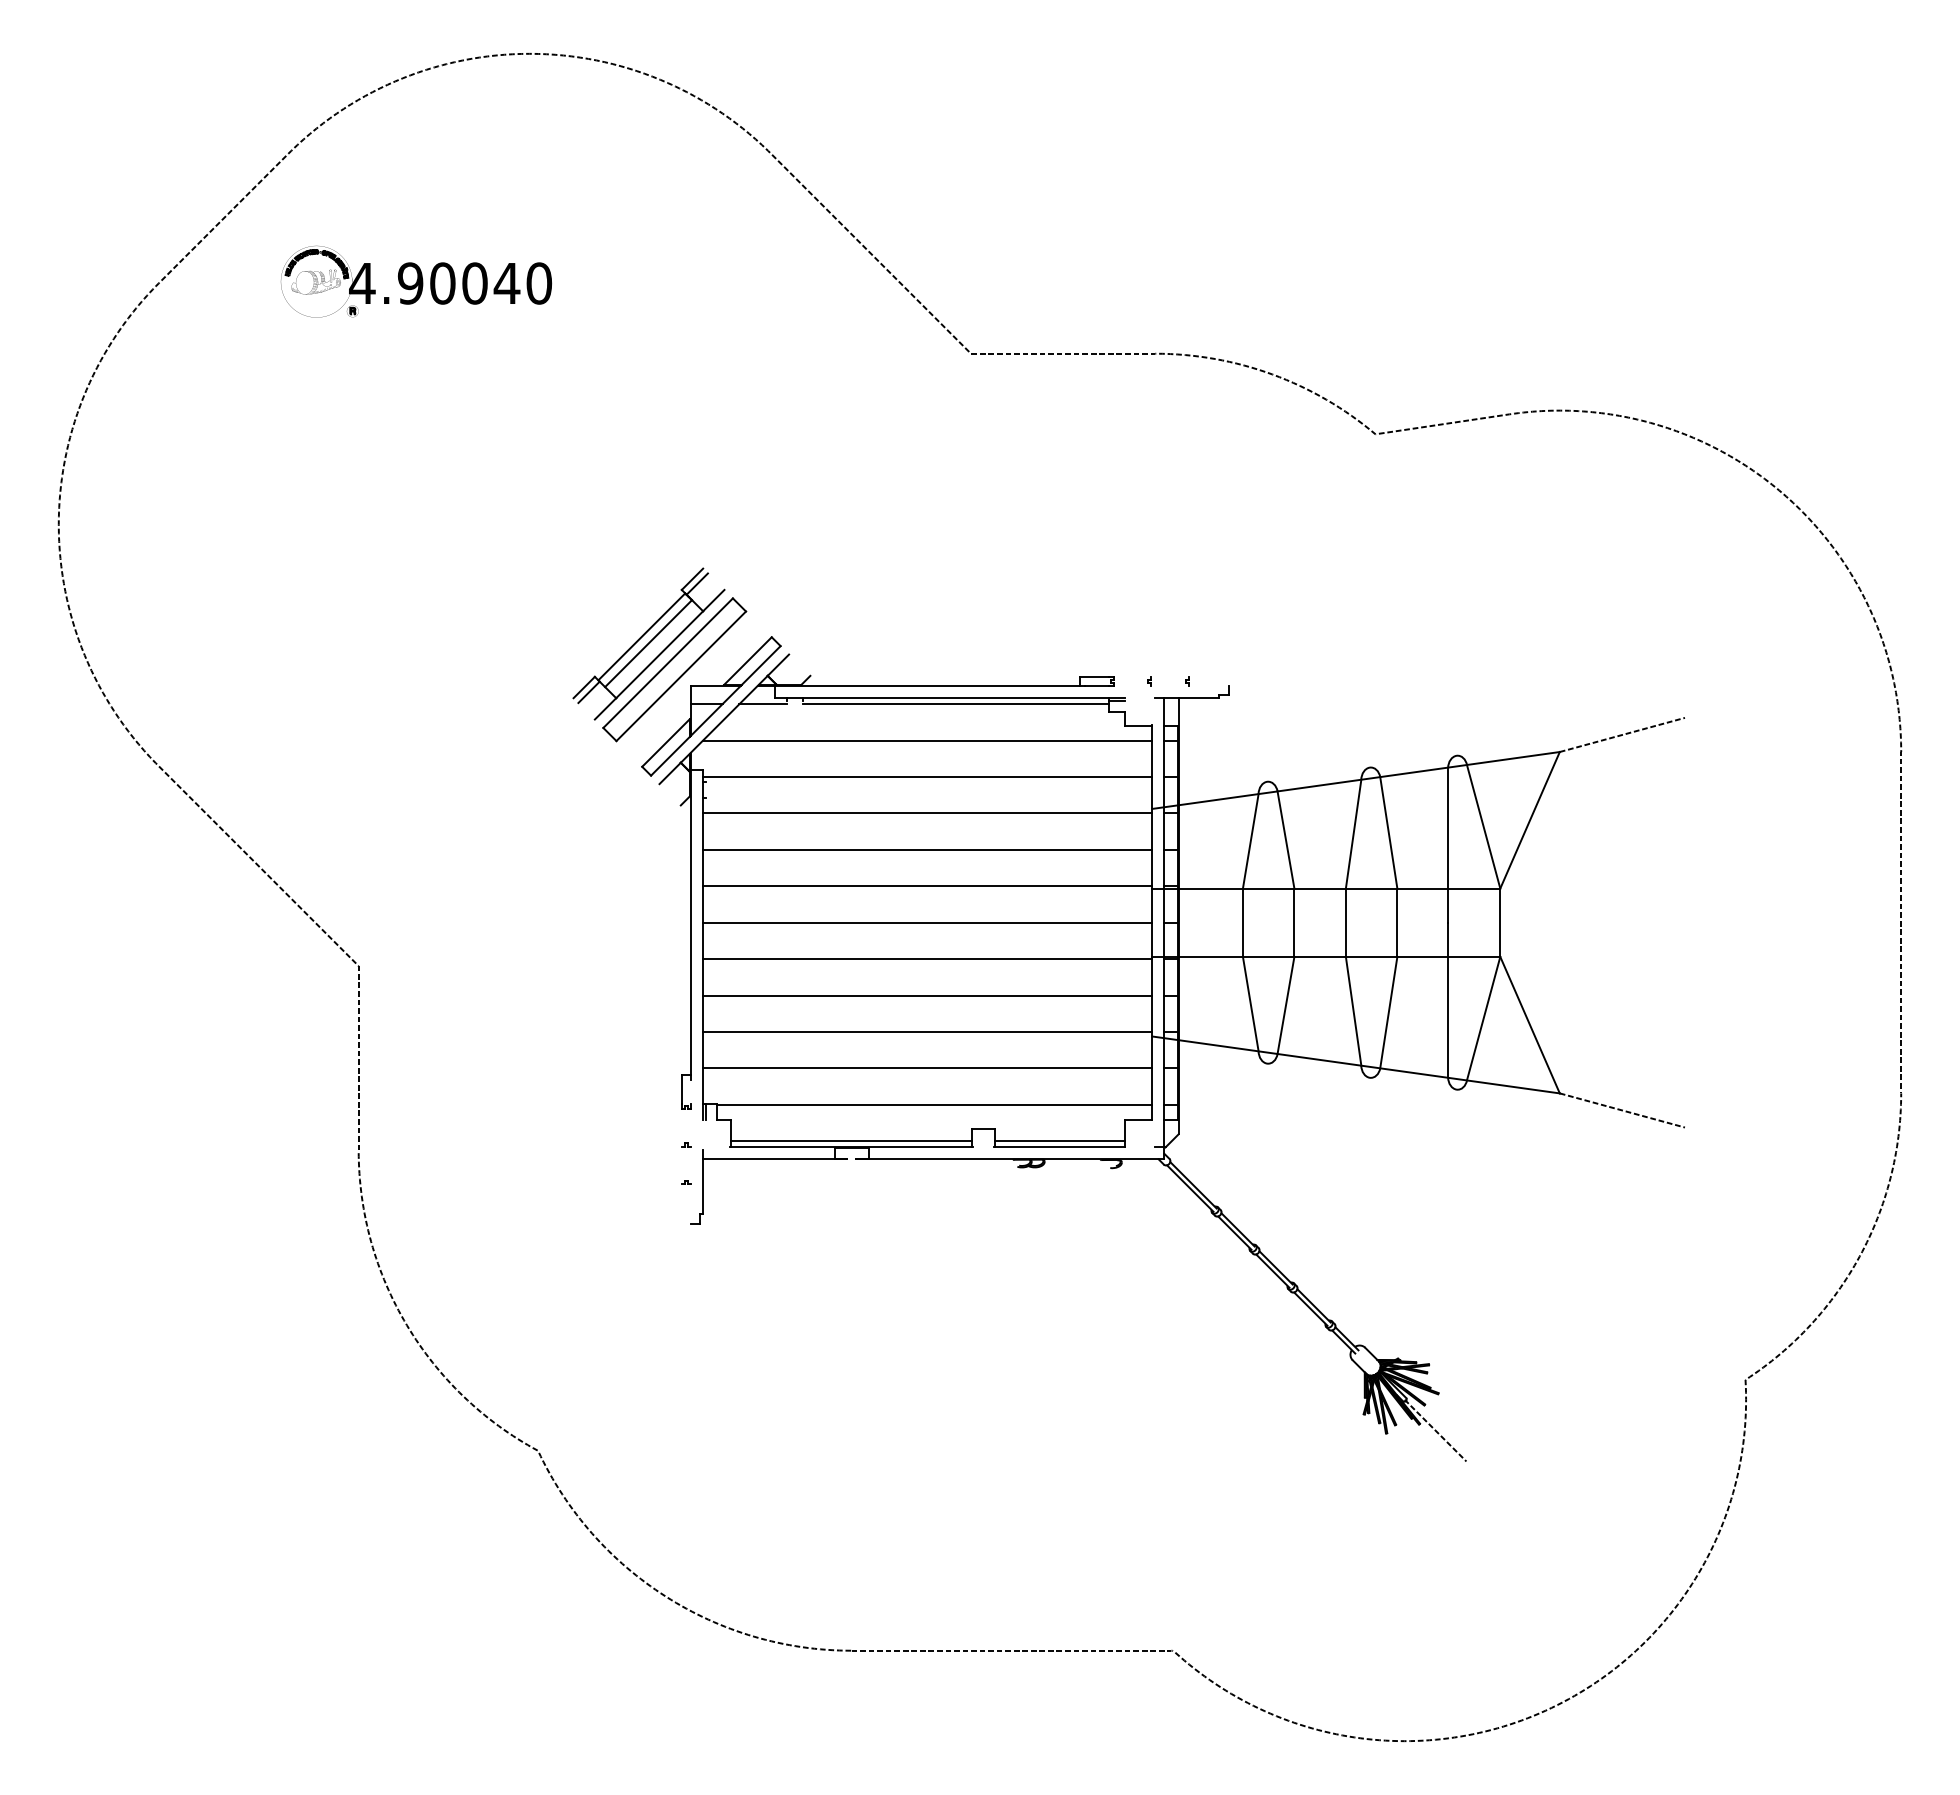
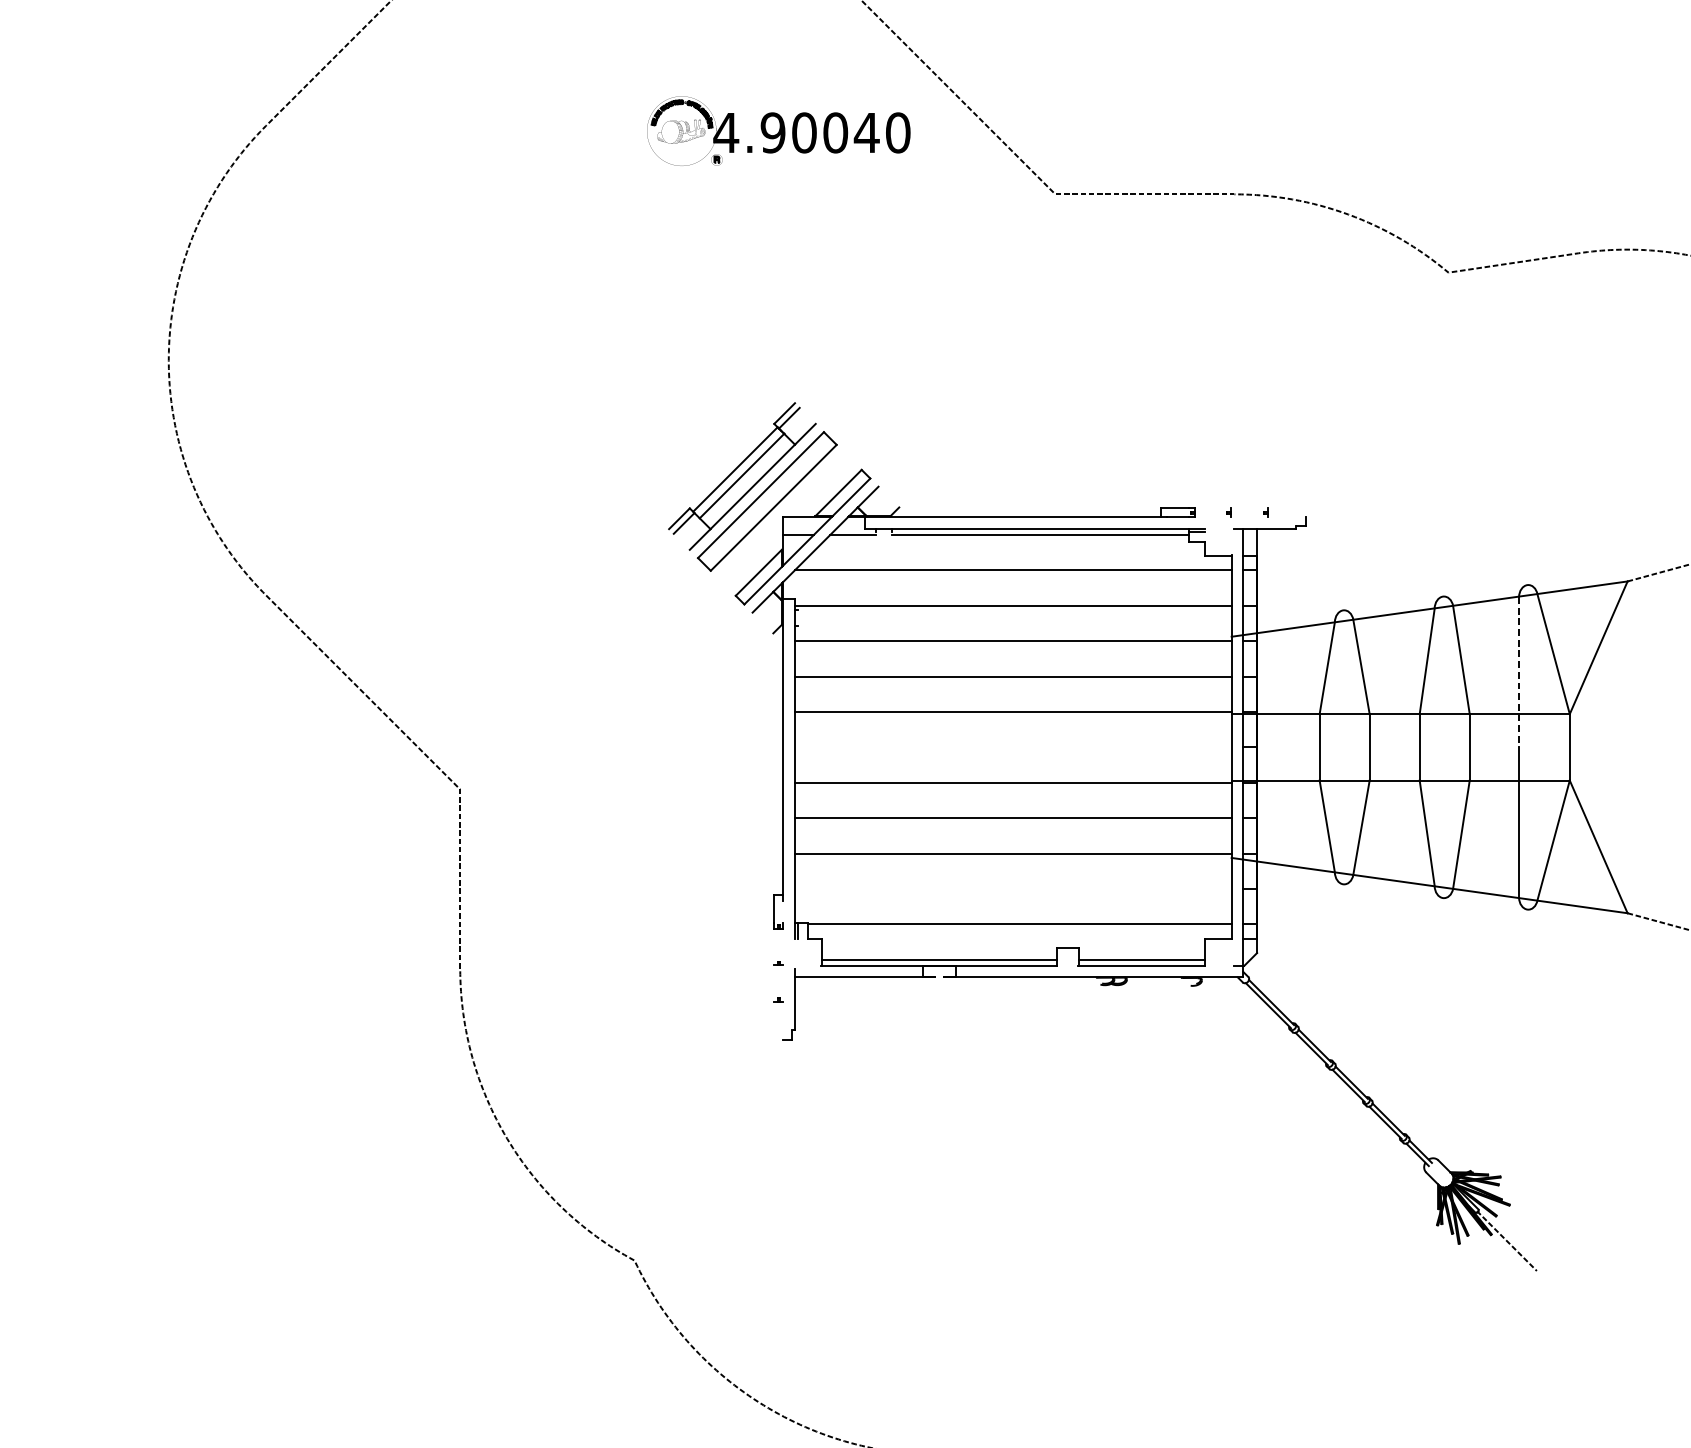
part: (415, 281) -> (777, 130), moved
line: (1448, 845) -> (1519, 672), solid -> dashed
line: (927, 922) -> (1013, 747), removed
line: (927, 1068) -> (1013, 889), removed

